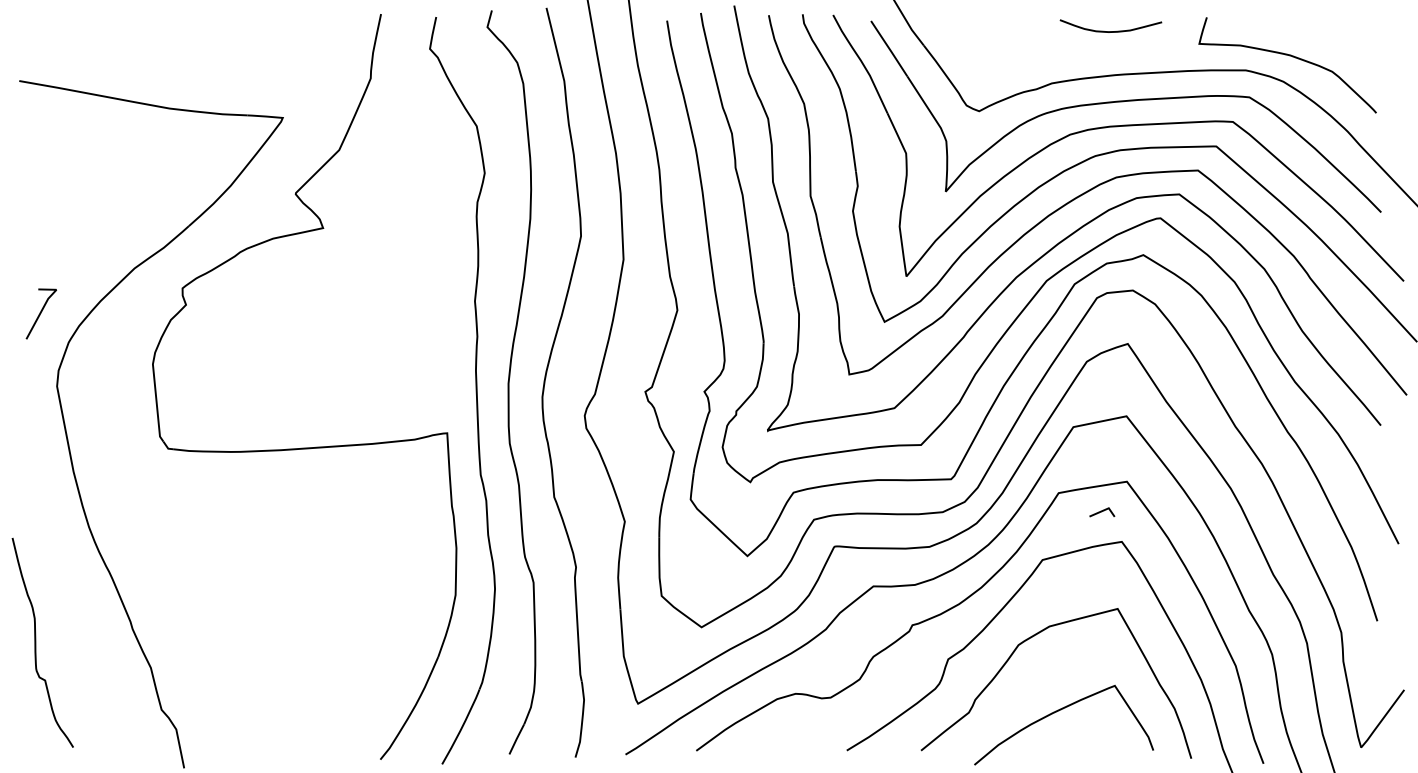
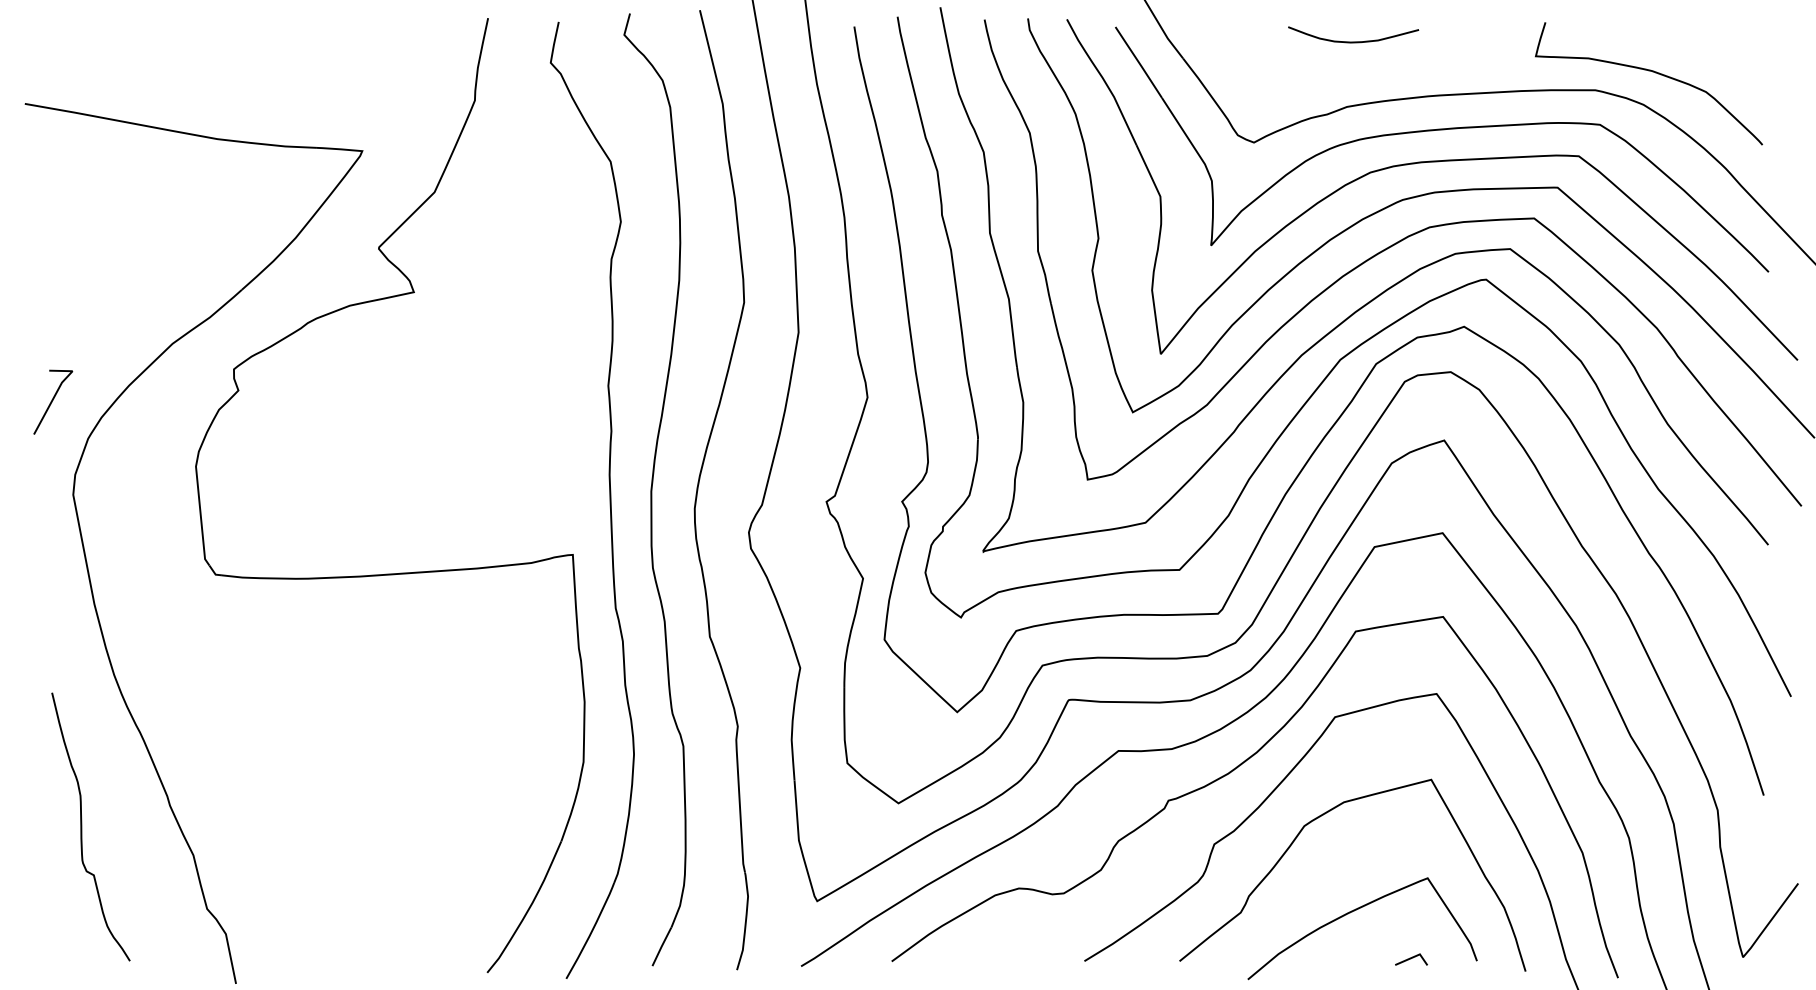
curve: (1110, 31) -> (1352, 41), moved
line: (1102, 511) -> (1411, 958), moved
curve: (36, 642) -> (82, 826), moved

